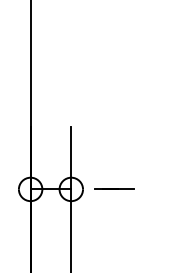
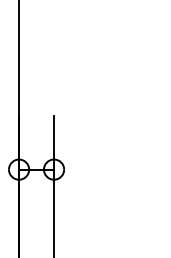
line: (113, 189) -> (90, 169), removed

